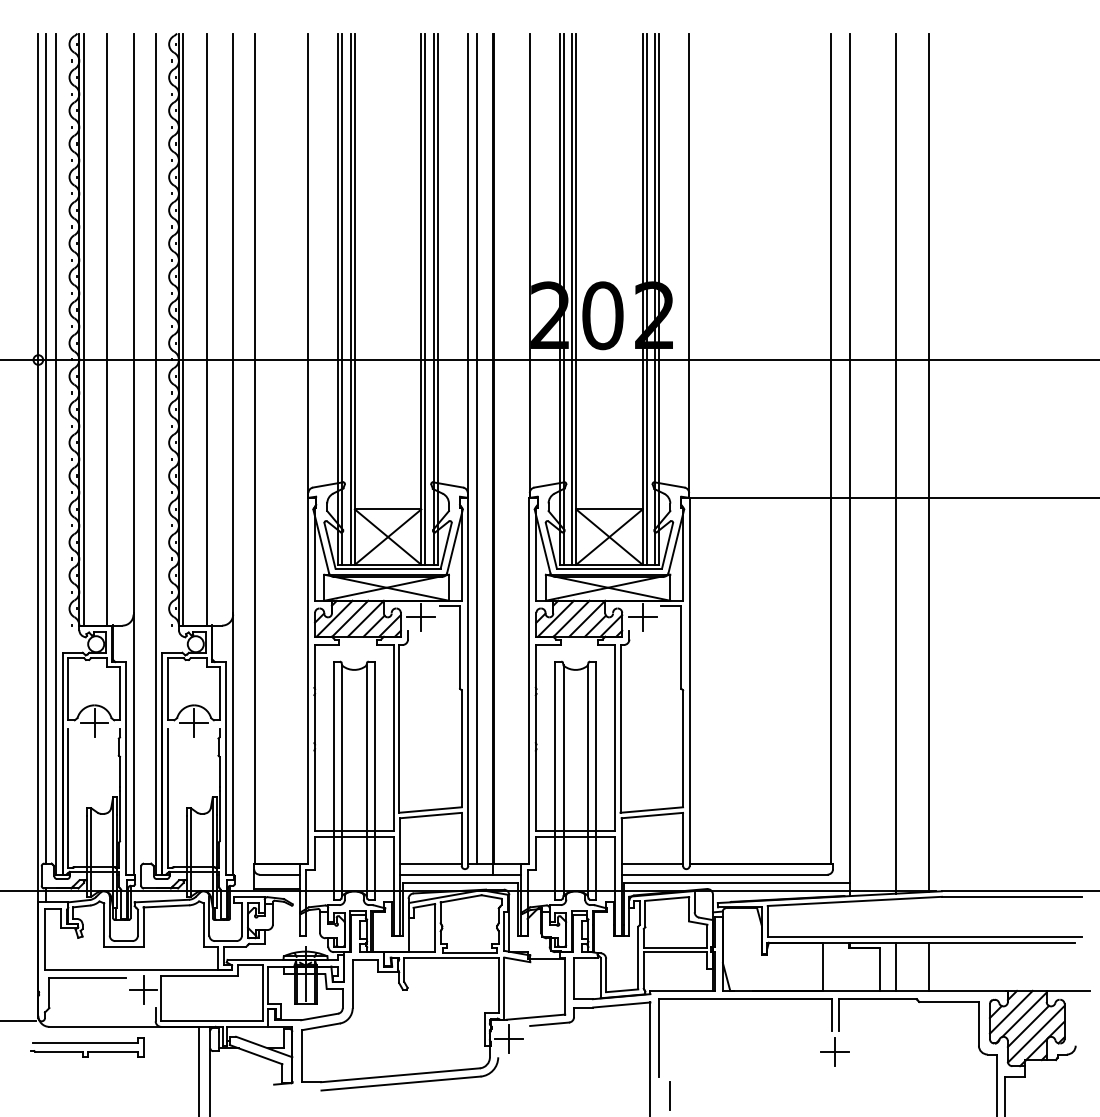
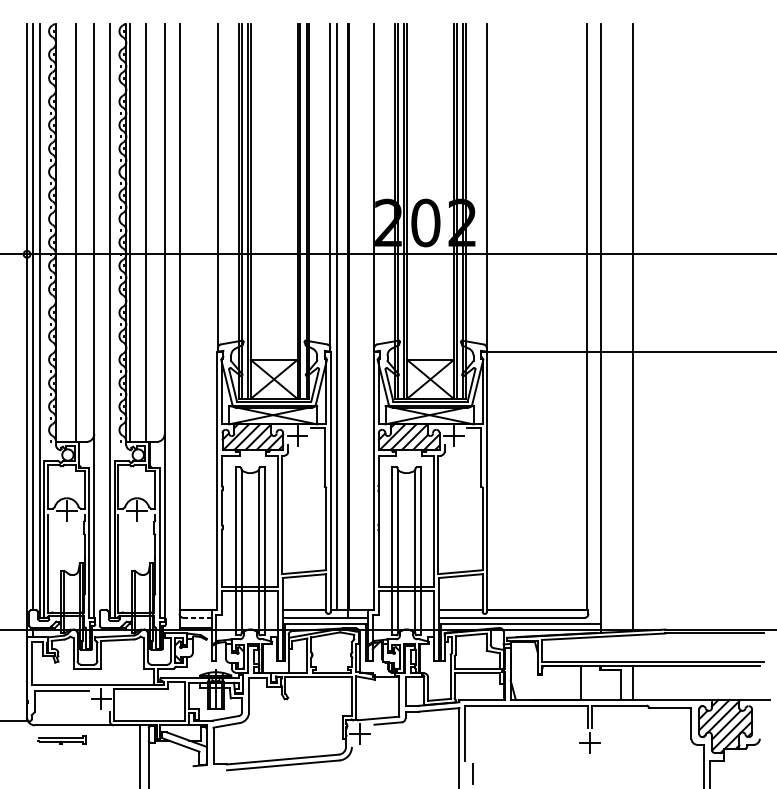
line: (83, 329) -> (58, 232), removed
line: (929, 462) -> (656, 326), removed
line: (279, 874) -> (197, 617), solid -> dashed
line: (929, 966) -> (656, 682), removed
part: (87, 1047) -> (61, 739), size x0.6

